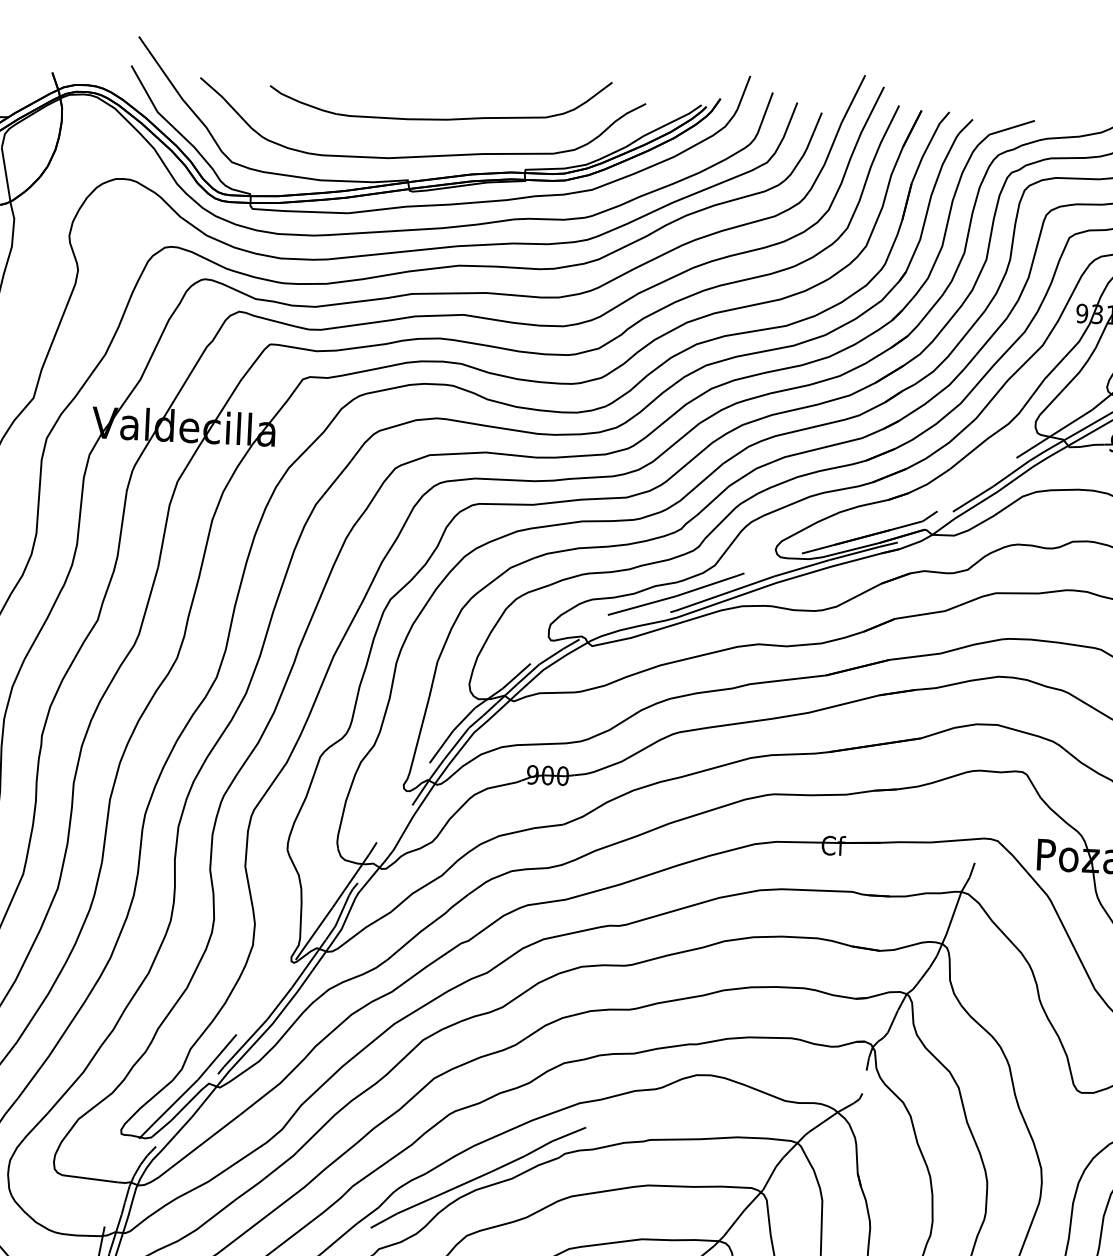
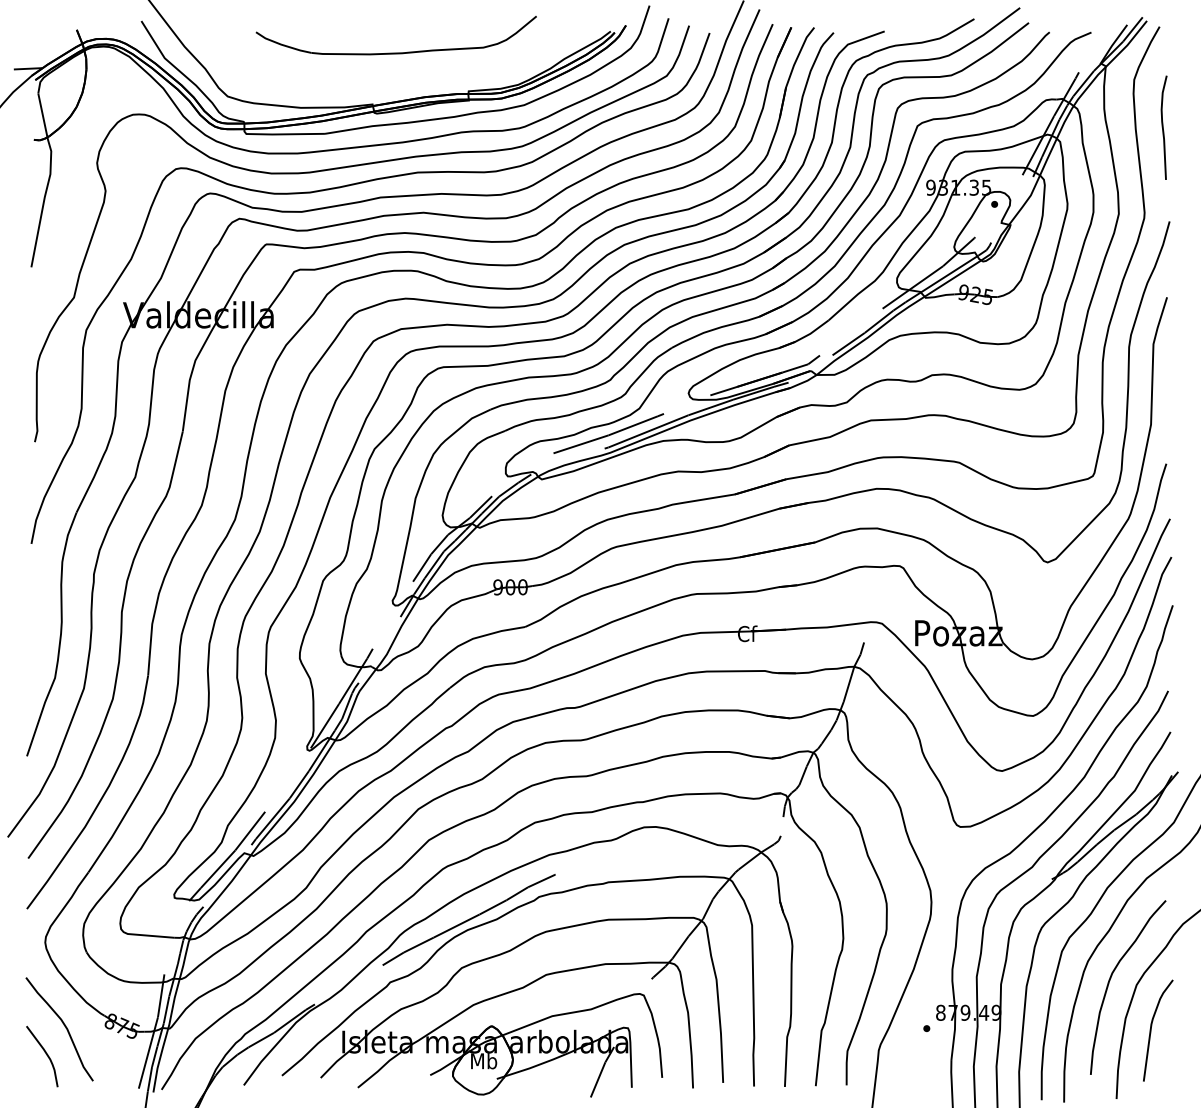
curve: (419, 155) -> (381, 83), removed

